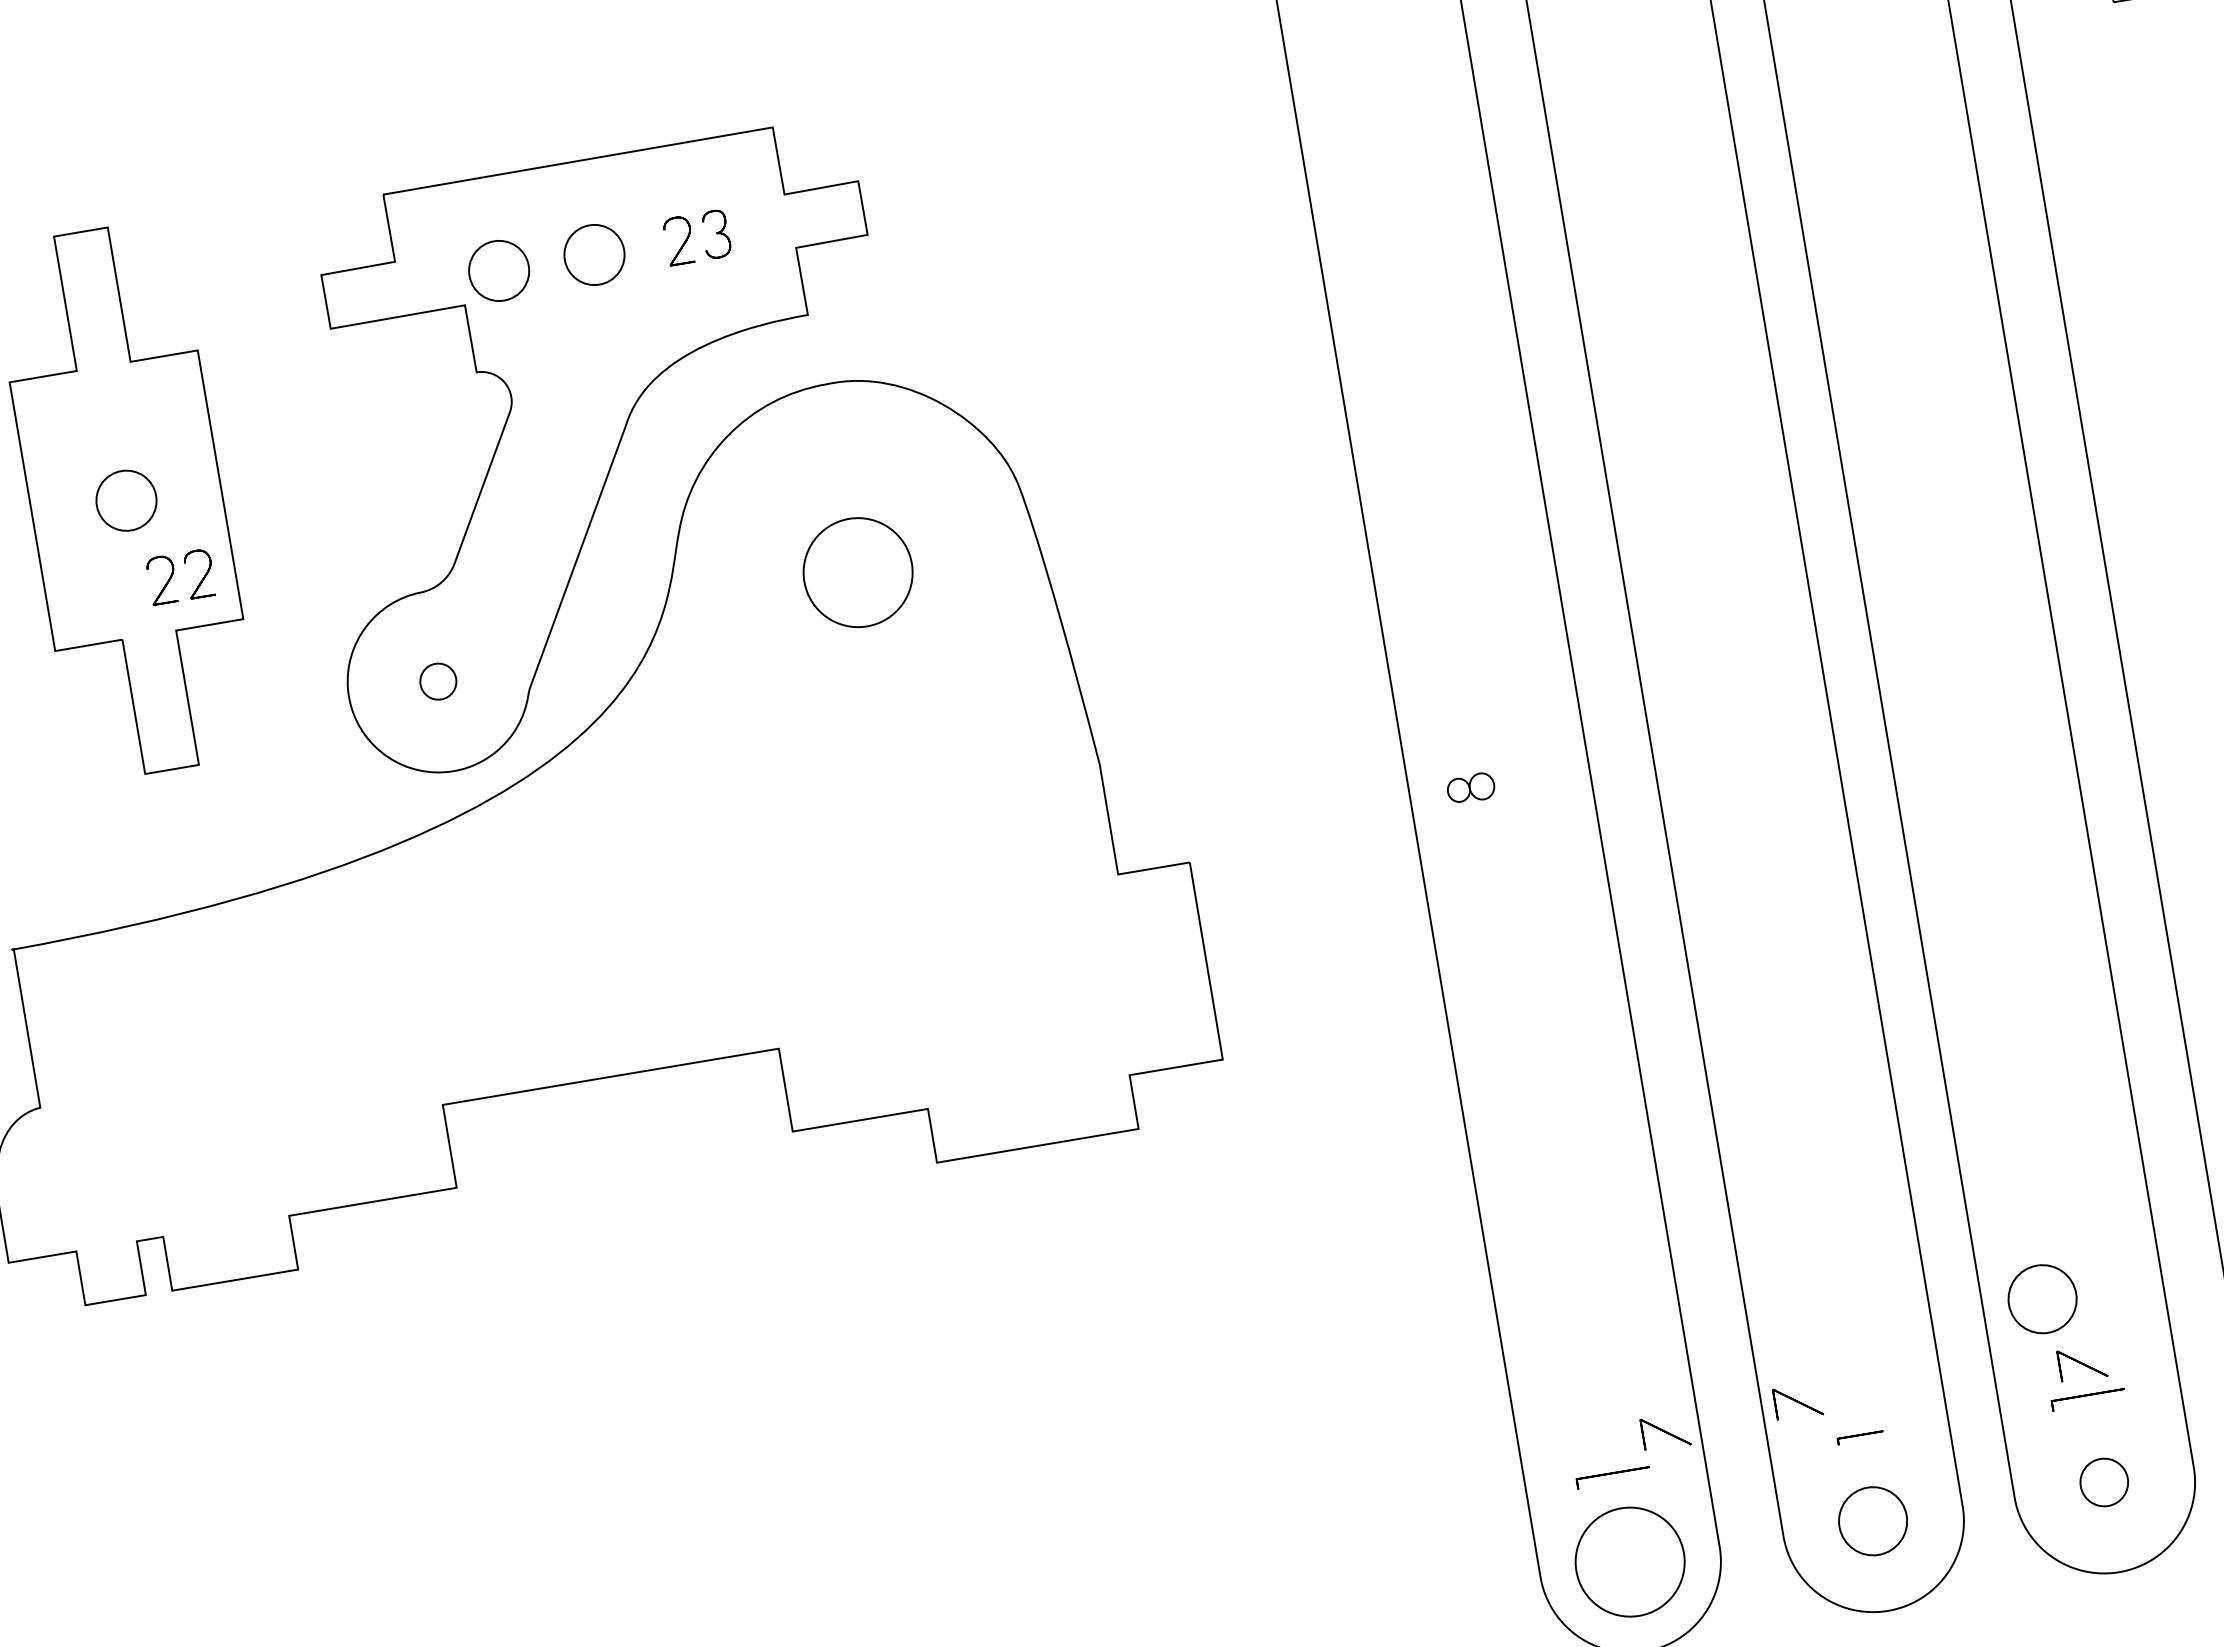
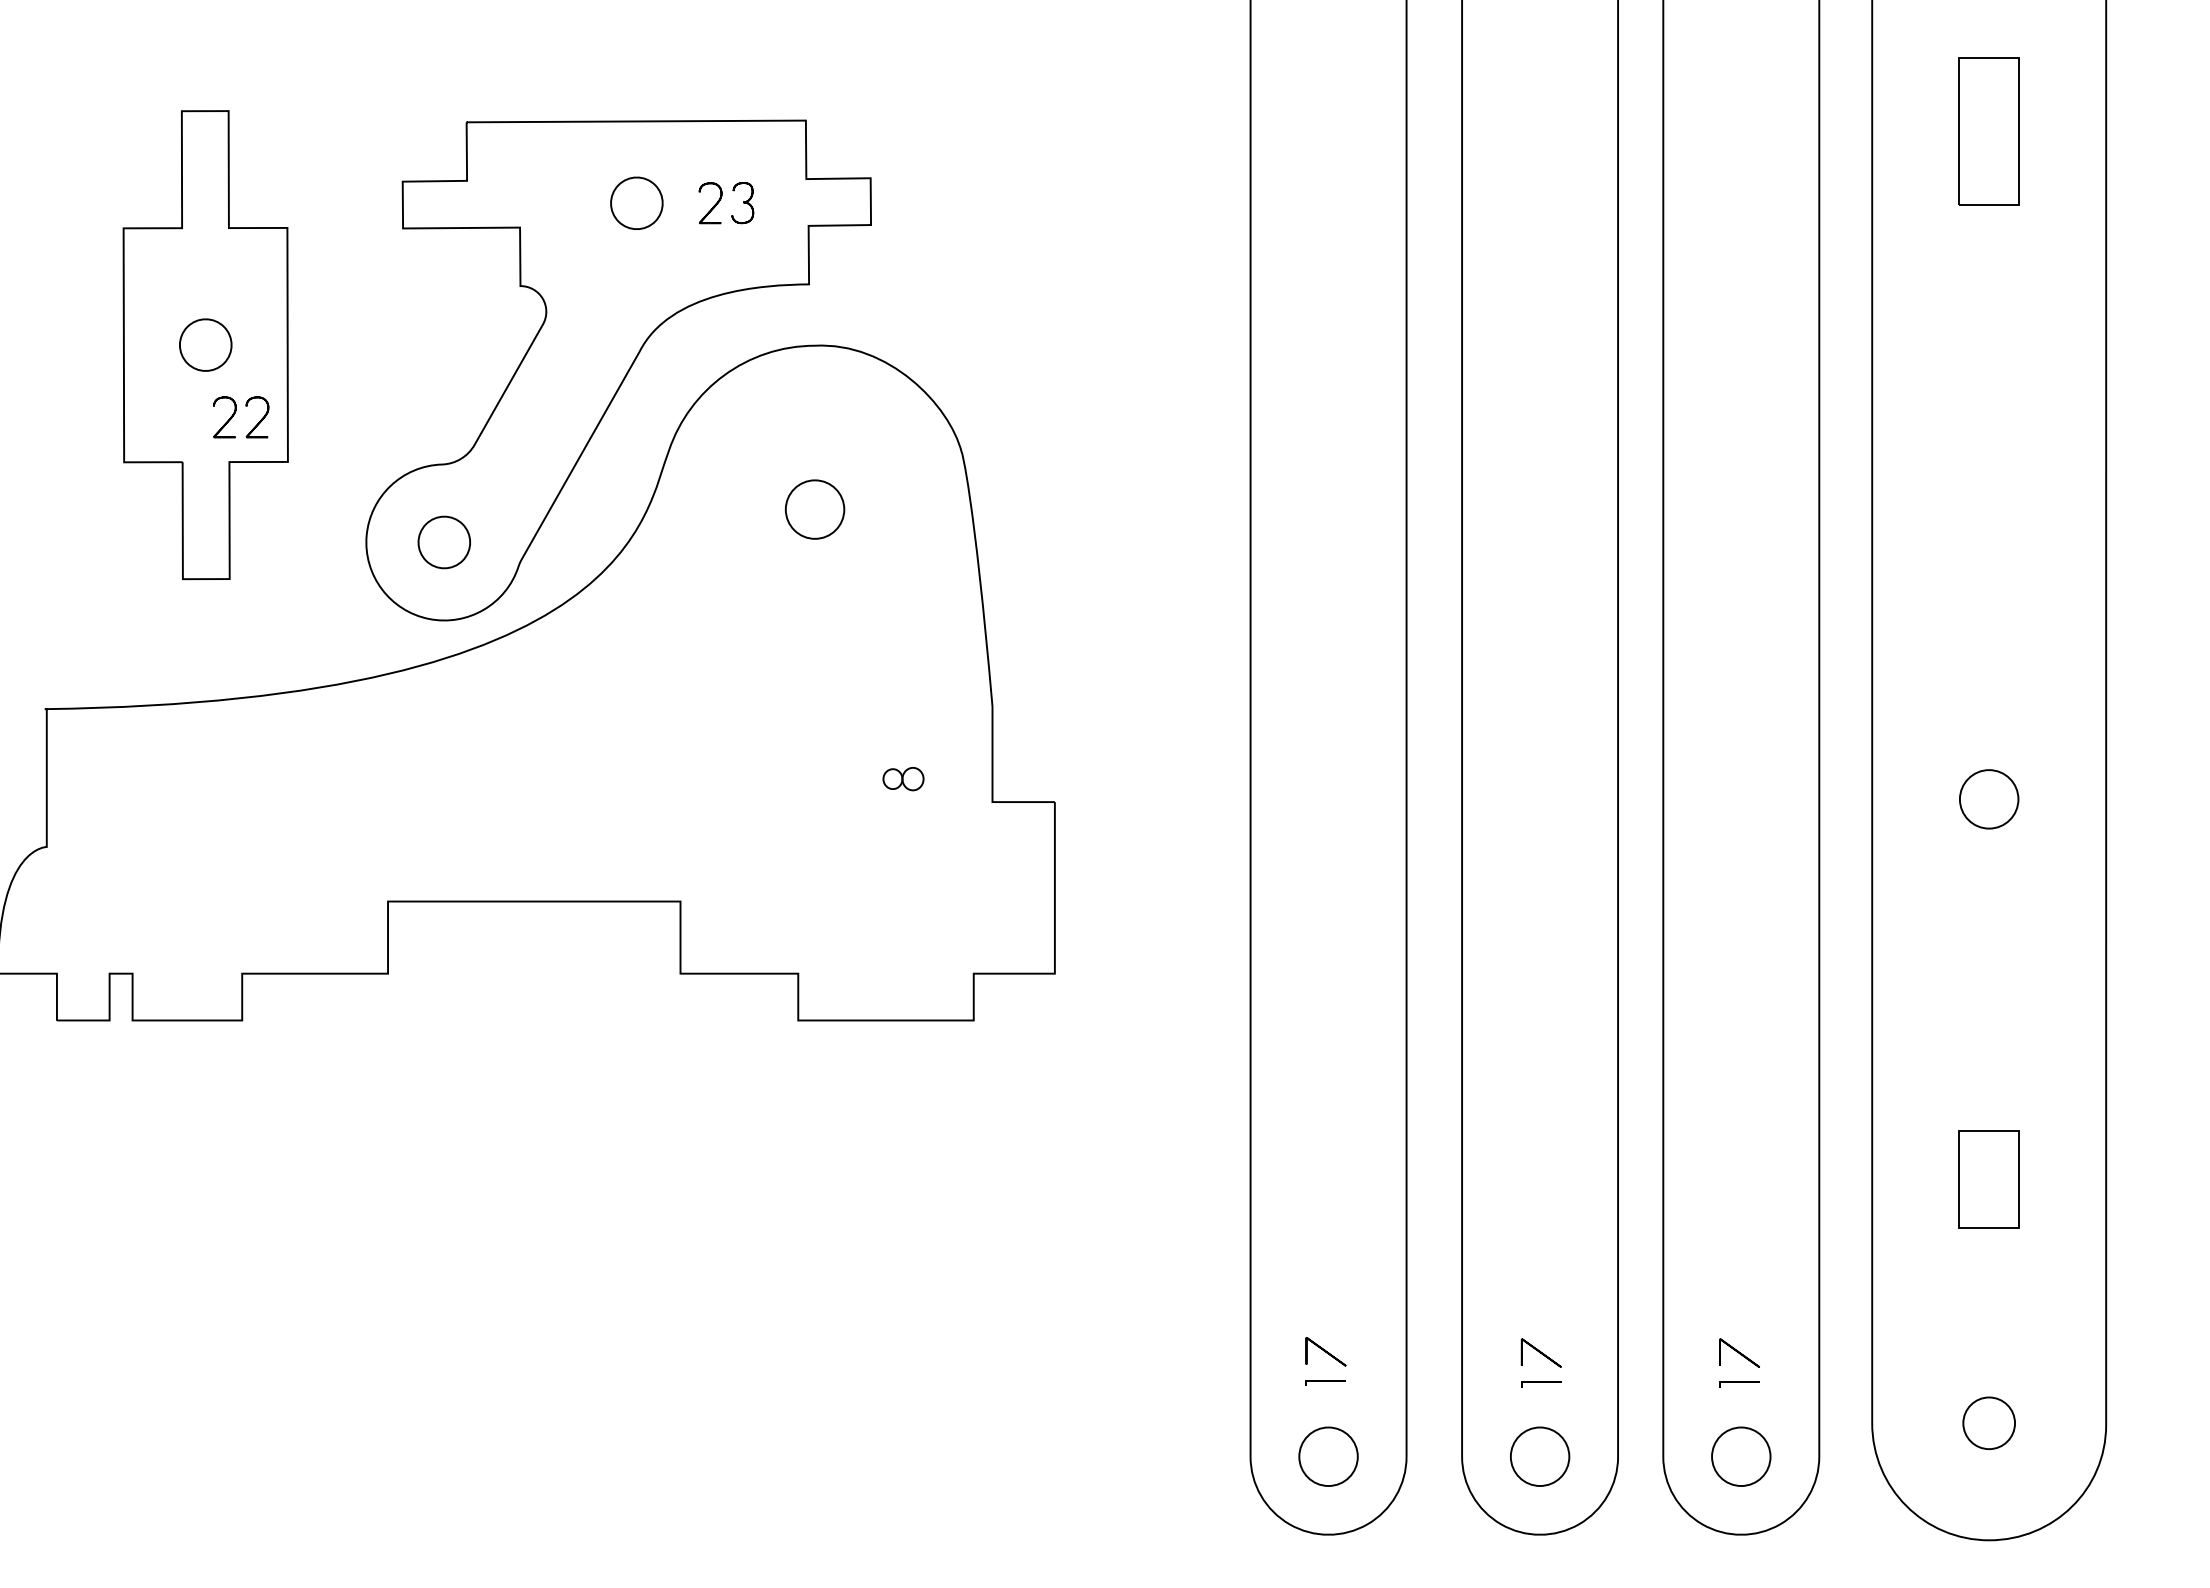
part: (498, 270) -> (553, 202), removed
part: (857, 572) -> (814, 509), size x0.62
part: (437, 681) -> (443, 542), size x1.67
part: (1471, 788) -> (903, 779), moved
part: (2043, 1298) -> (1715, 1292), removed
part: (2088, 1399) -> (1739, 1384), size x0.62
part: (1796, 1401) -> (1540, 1352), moved
part: (1664, 1431) -> (1325, 1351), moved
part: (1612, 1477) -> (1325, 1382), size x0.62
part: (2104, 1482) -> (1741, 1456), size x1.43
part: (1629, 1561) -> (1328, 1456), size x0.62

